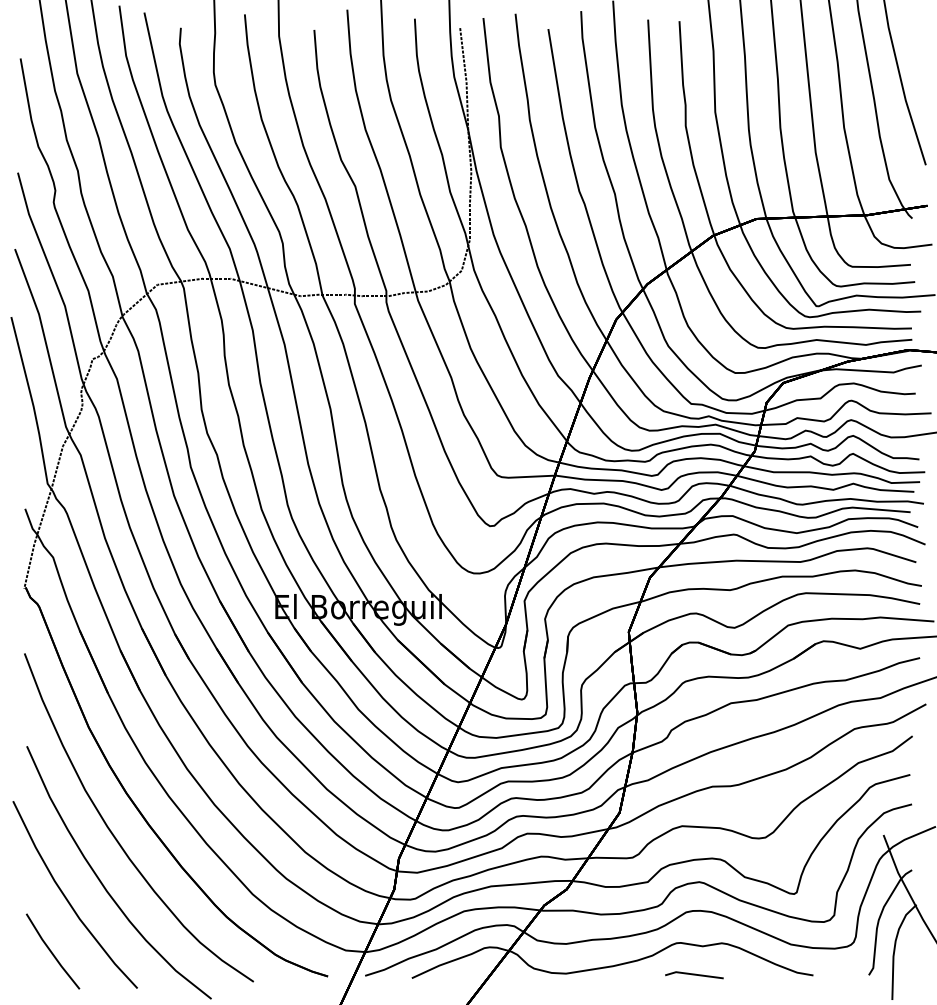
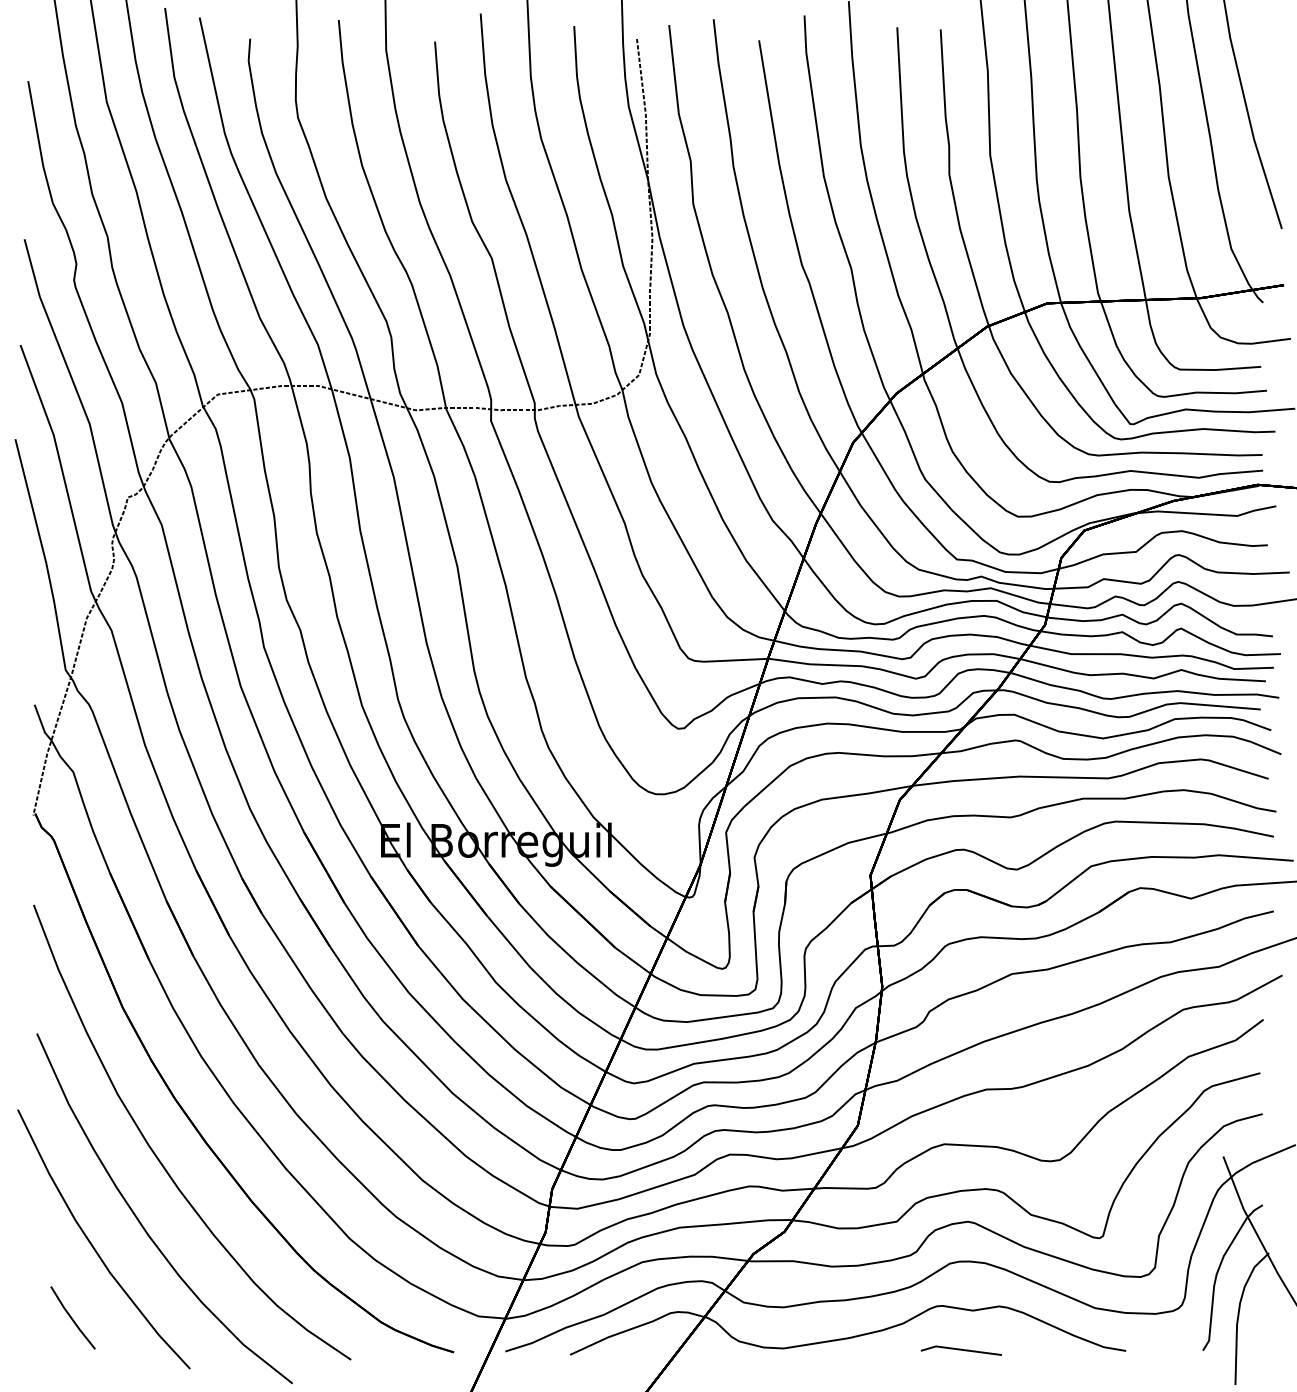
part: (52, 951) -> (72, 1317), size x0.6

